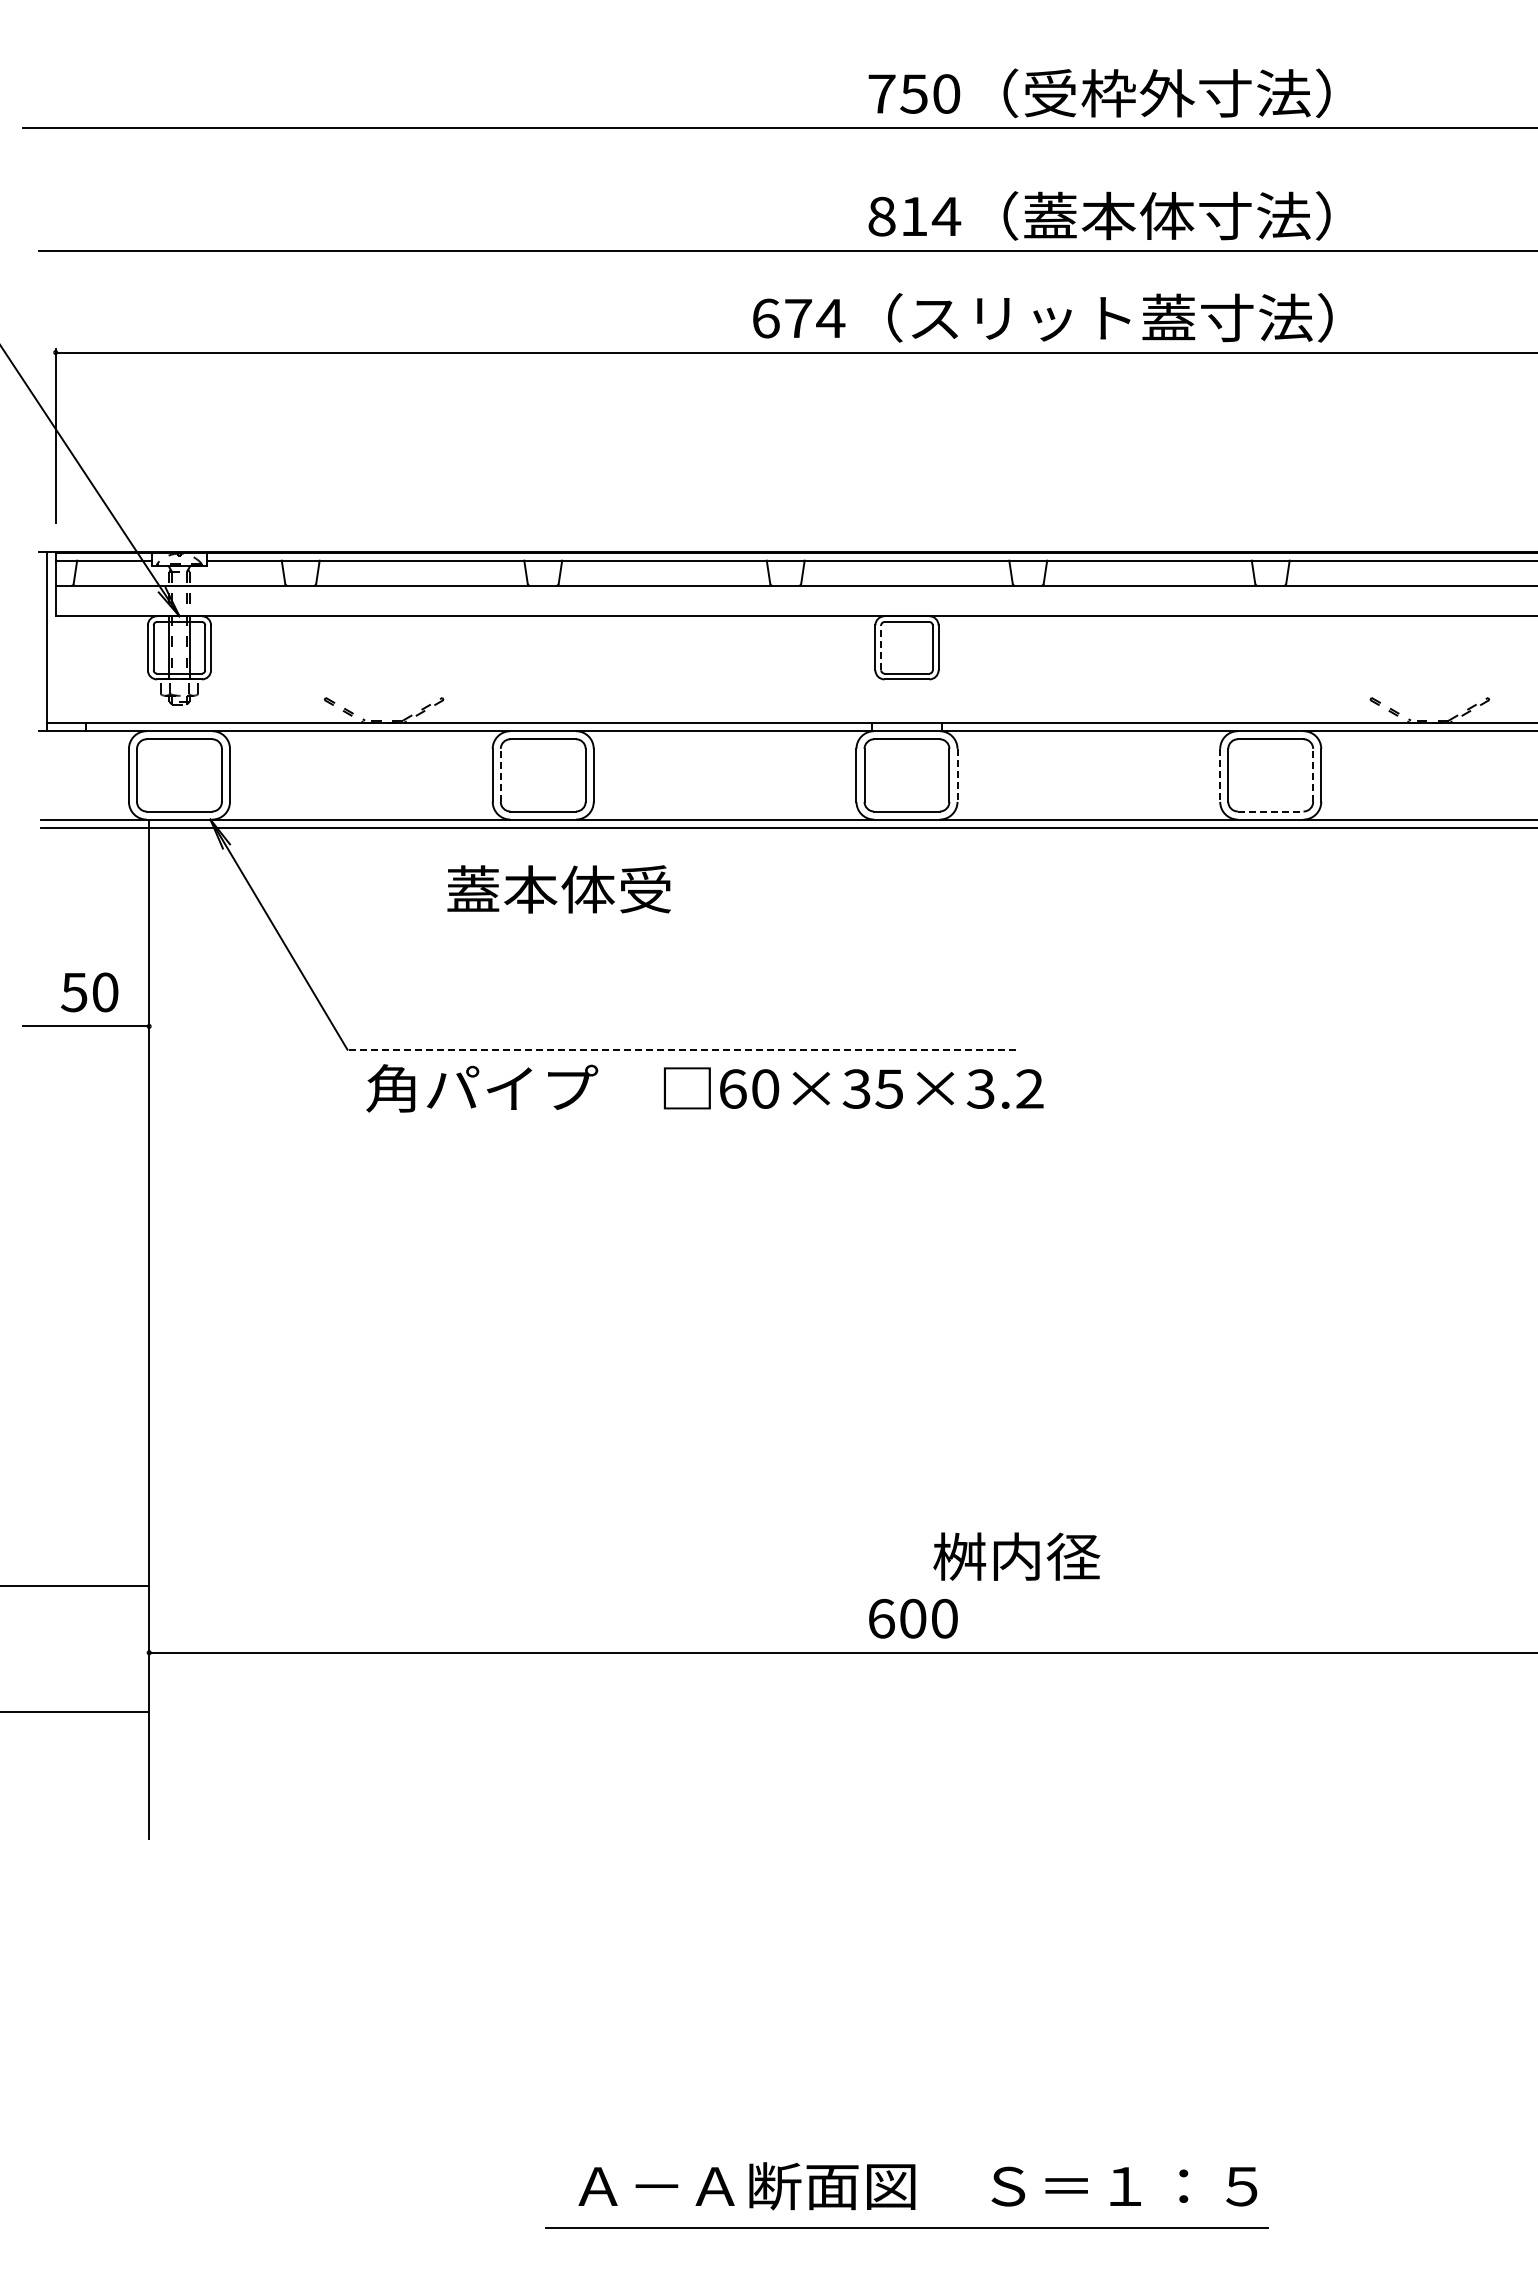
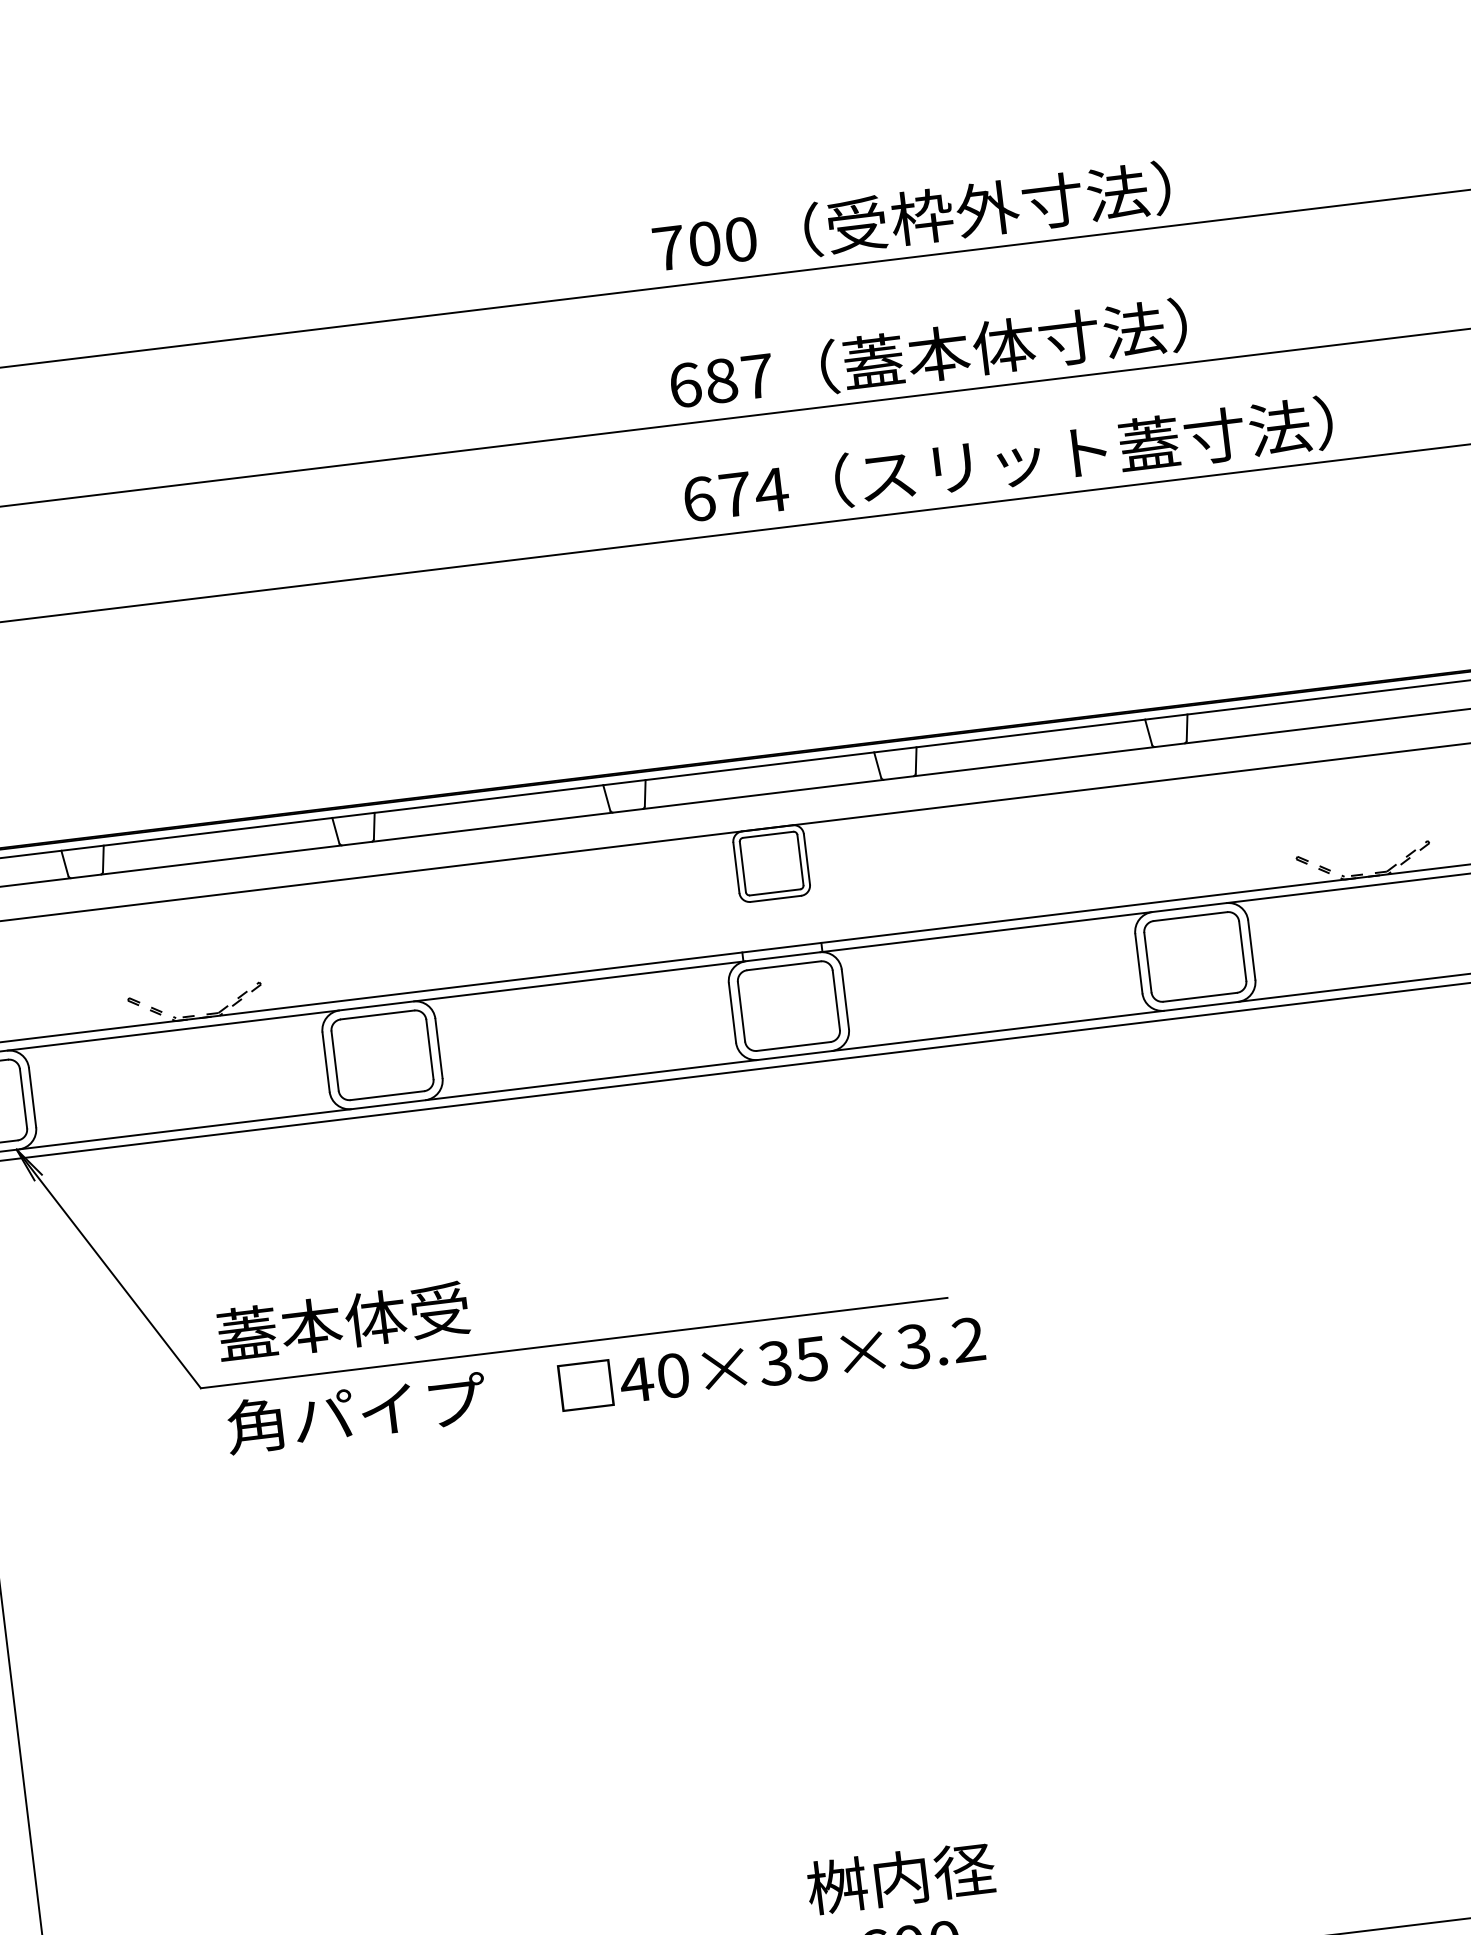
text: (913, 93) -> (704, 243), 750 -> 700
text: (914, 216) -> (721, 380), 814 -> 687
text: (1042, 317) -> (1008, 460), moved
line: (881, 647) -> (743, 866), dashed -> solid
line: (500, 775) -> (334, 1061), dashed -> solid
line: (957, 775) -> (845, 999), dashed -> solid
line: (1220, 775) -> (1139, 963), dashed -> solid
line: (1313, 775) -> (1243, 951), dashed -> solid
line: (1270, 811) -> (1199, 997), dashed -> solid
text: (558, 889) -> (342, 1322), moved
line: (681, 1049) -> (574, 1342), dashed -> solid
text: (732, 1088) -> (636, 1379), 60×35×3.2 -> 40×35×3.2
text: (1016, 1556) -> (900, 1878), moved

